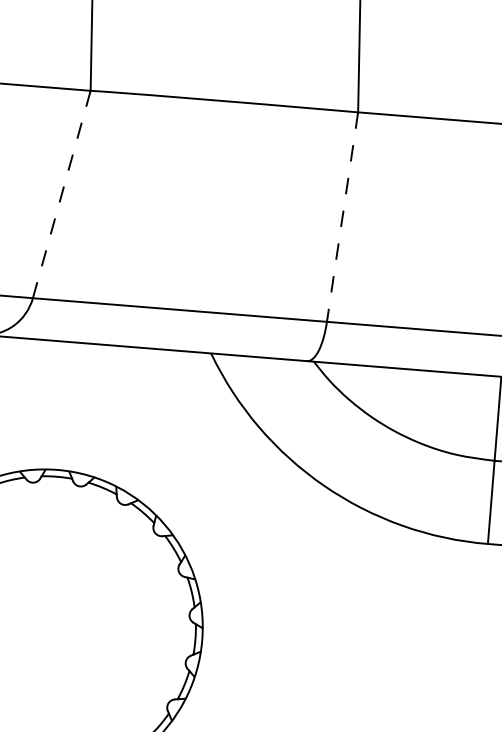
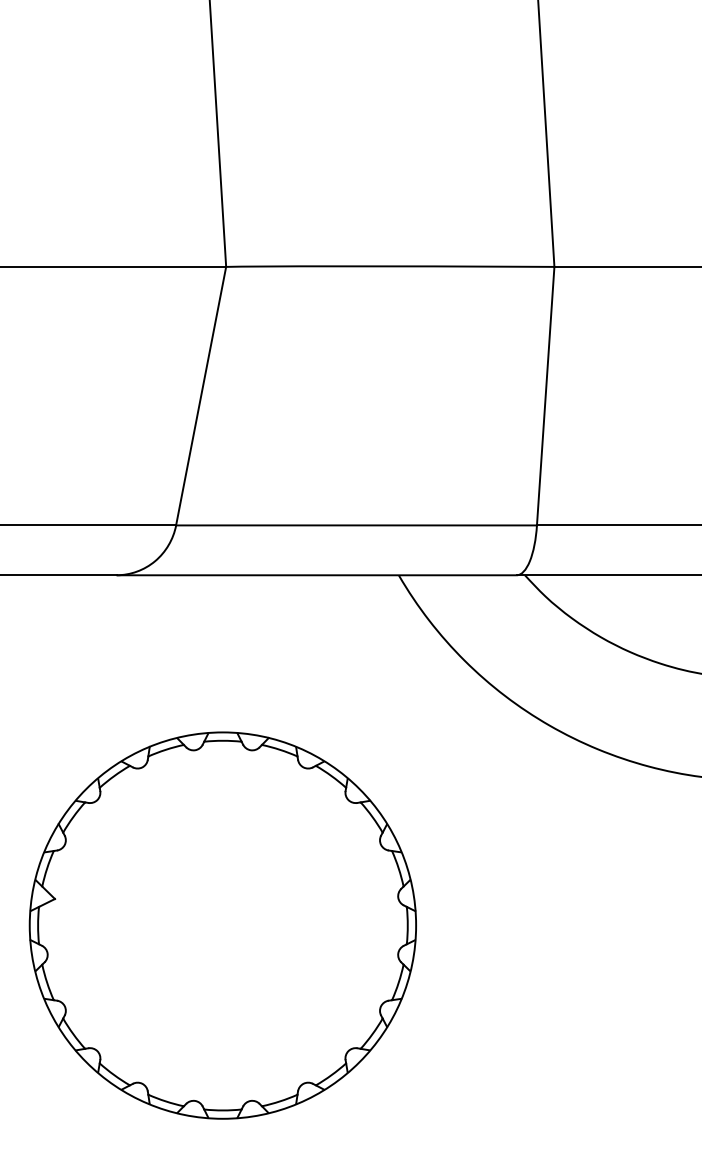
line: (62, 194) -> (201, 396), dashed -> solid
line: (342, 217) -> (545, 396), dashed -> solid

